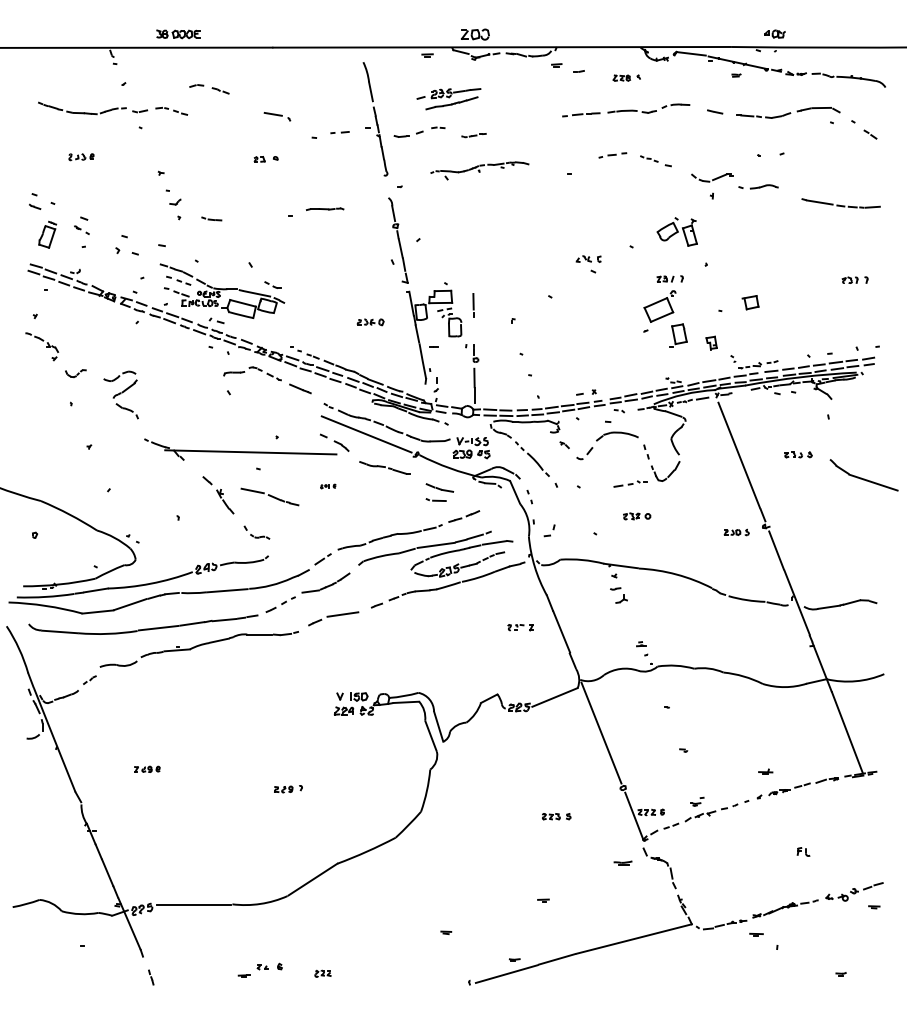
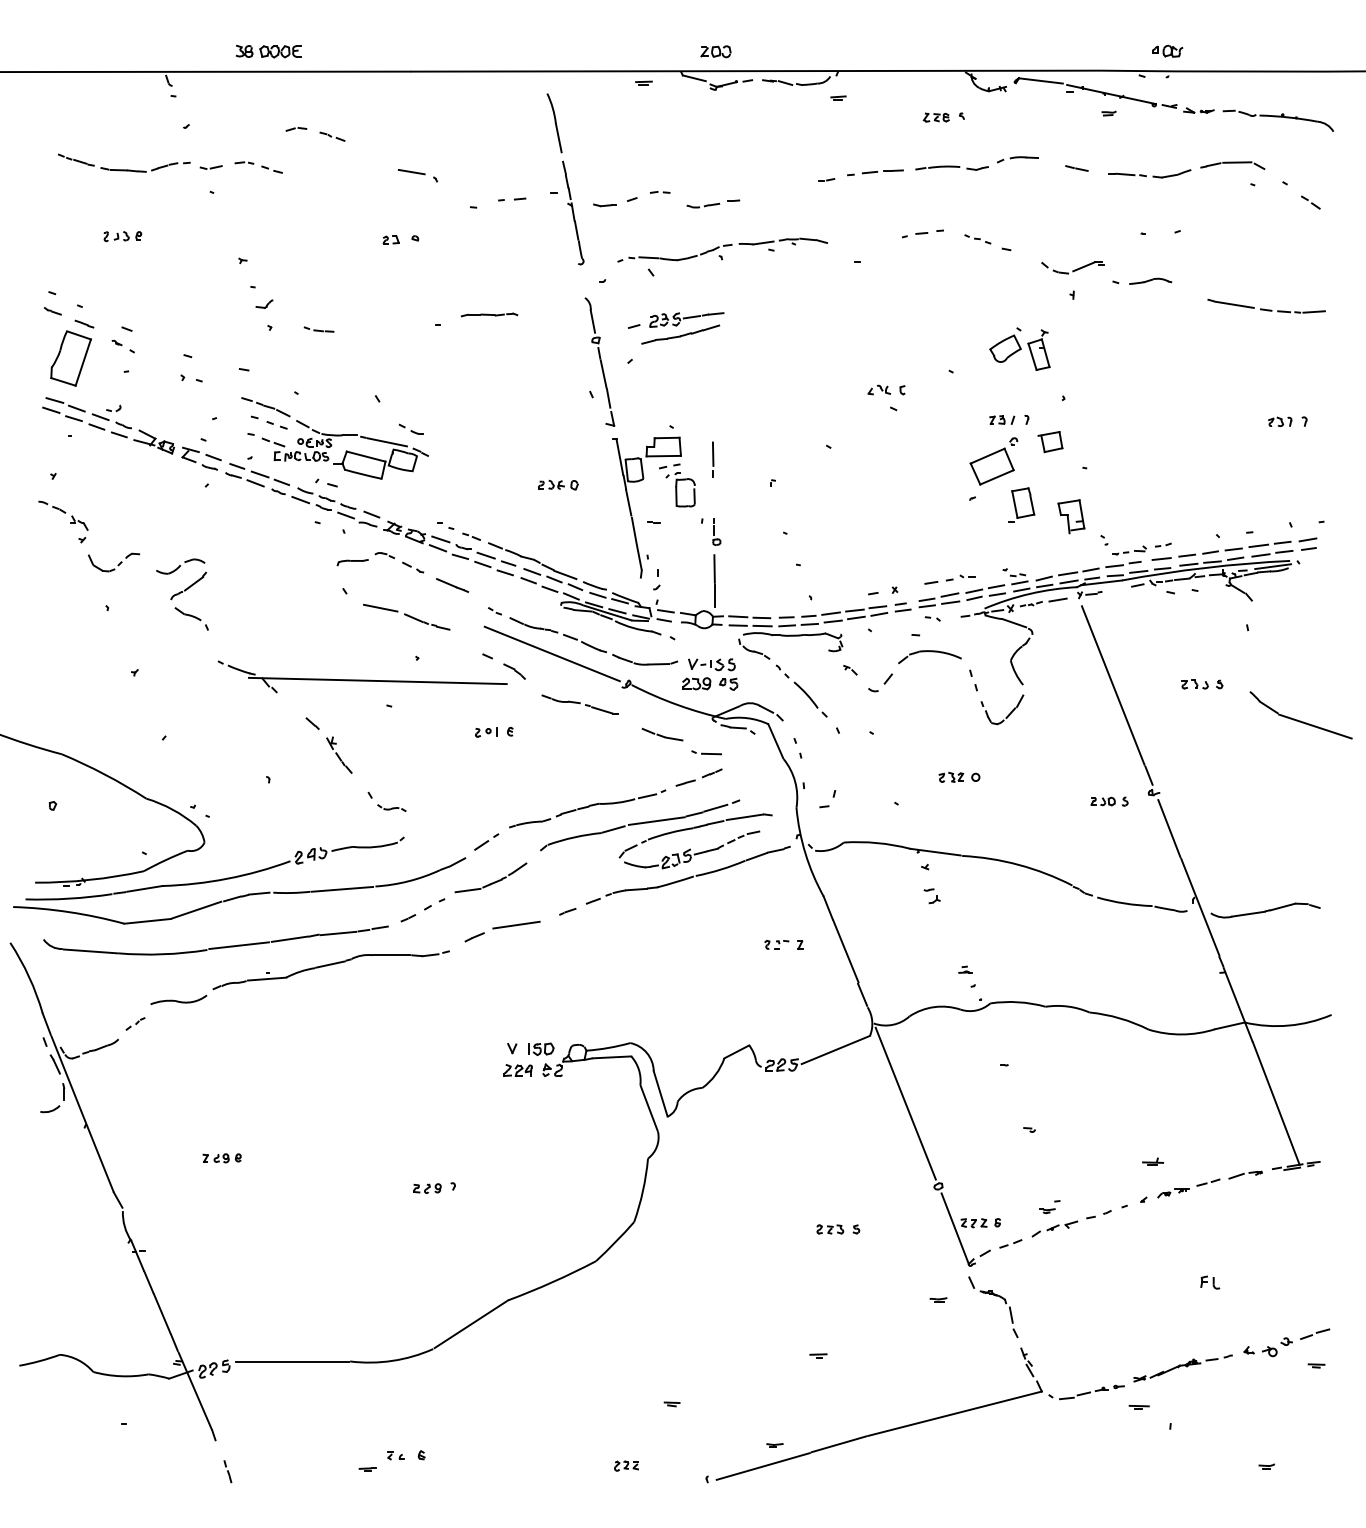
part: (475, 33) -> (716, 50), size x0.71
part: (578, 71) -> (826, 179), moved
part: (448, 99) -> (675, 328), moved
part: (473, 135) -> (713, 203), size x1.43
part: (479, 170) -> (722, 256), size x1.43
part: (47, 234) -> (71, 352), size x1.67
part: (126, 251) -> (190, 378), size x0.62
part: (750, 302) -> (1050, 441), moved
part: (711, 343) -> (1071, 517), size x1.67
part: (75, 373) -> (113, 562), size x1.67
part: (630, 483) -> (949, 578), moved
part: (328, 486) -> (494, 732), size x1.67
part: (269, 496) -> (405, 616), moved
part: (435, 499) -> (705, 751), moved
part: (618, 594) -> (931, 894), size x0.62
part: (623, 863) -> (938, 1299), size x0.62
part: (322, 973) -> (625, 1465), moved

